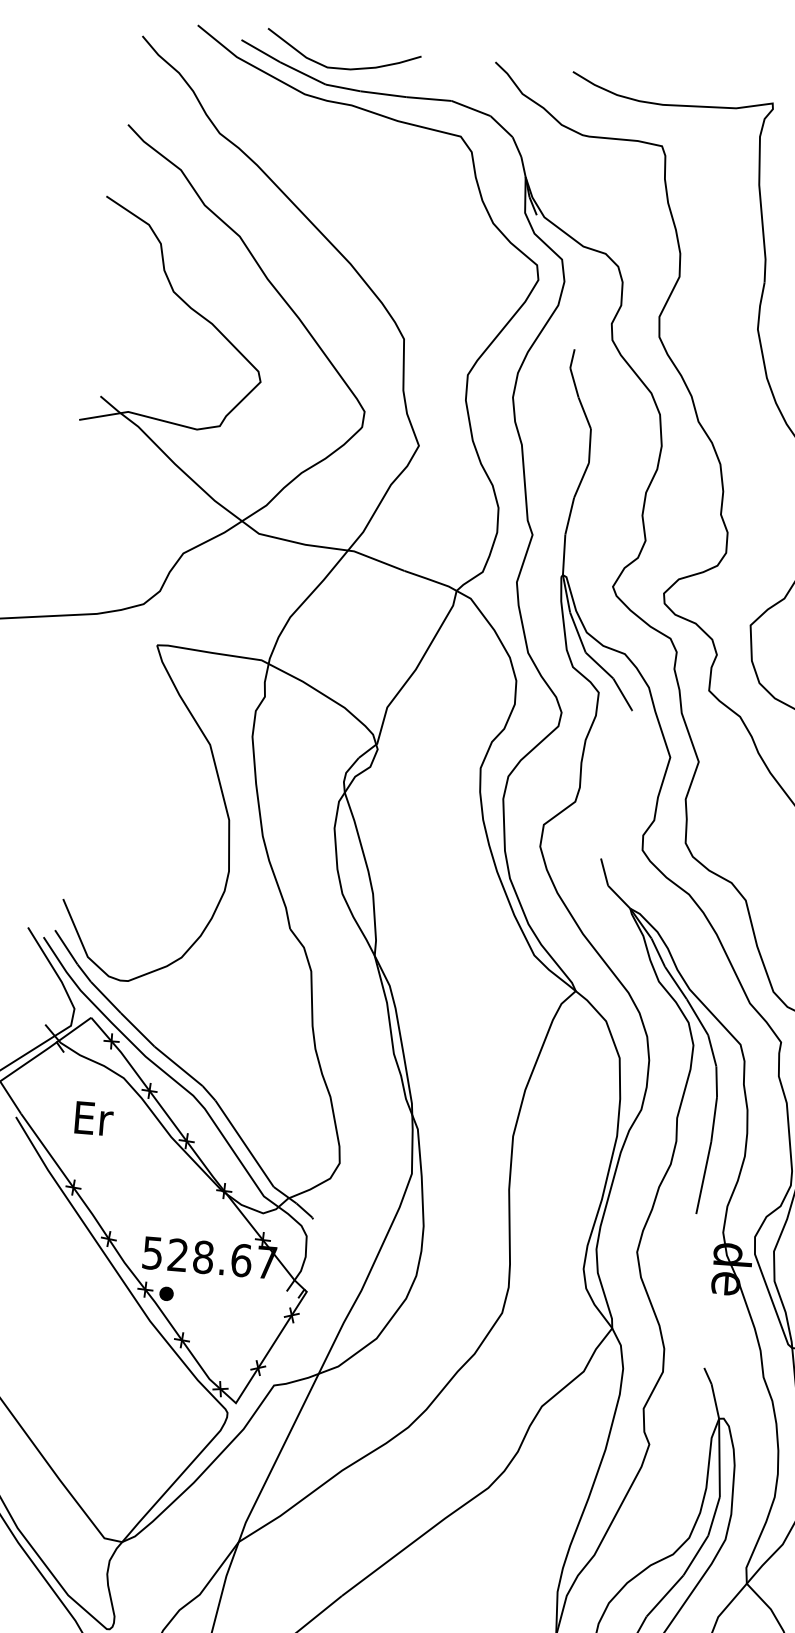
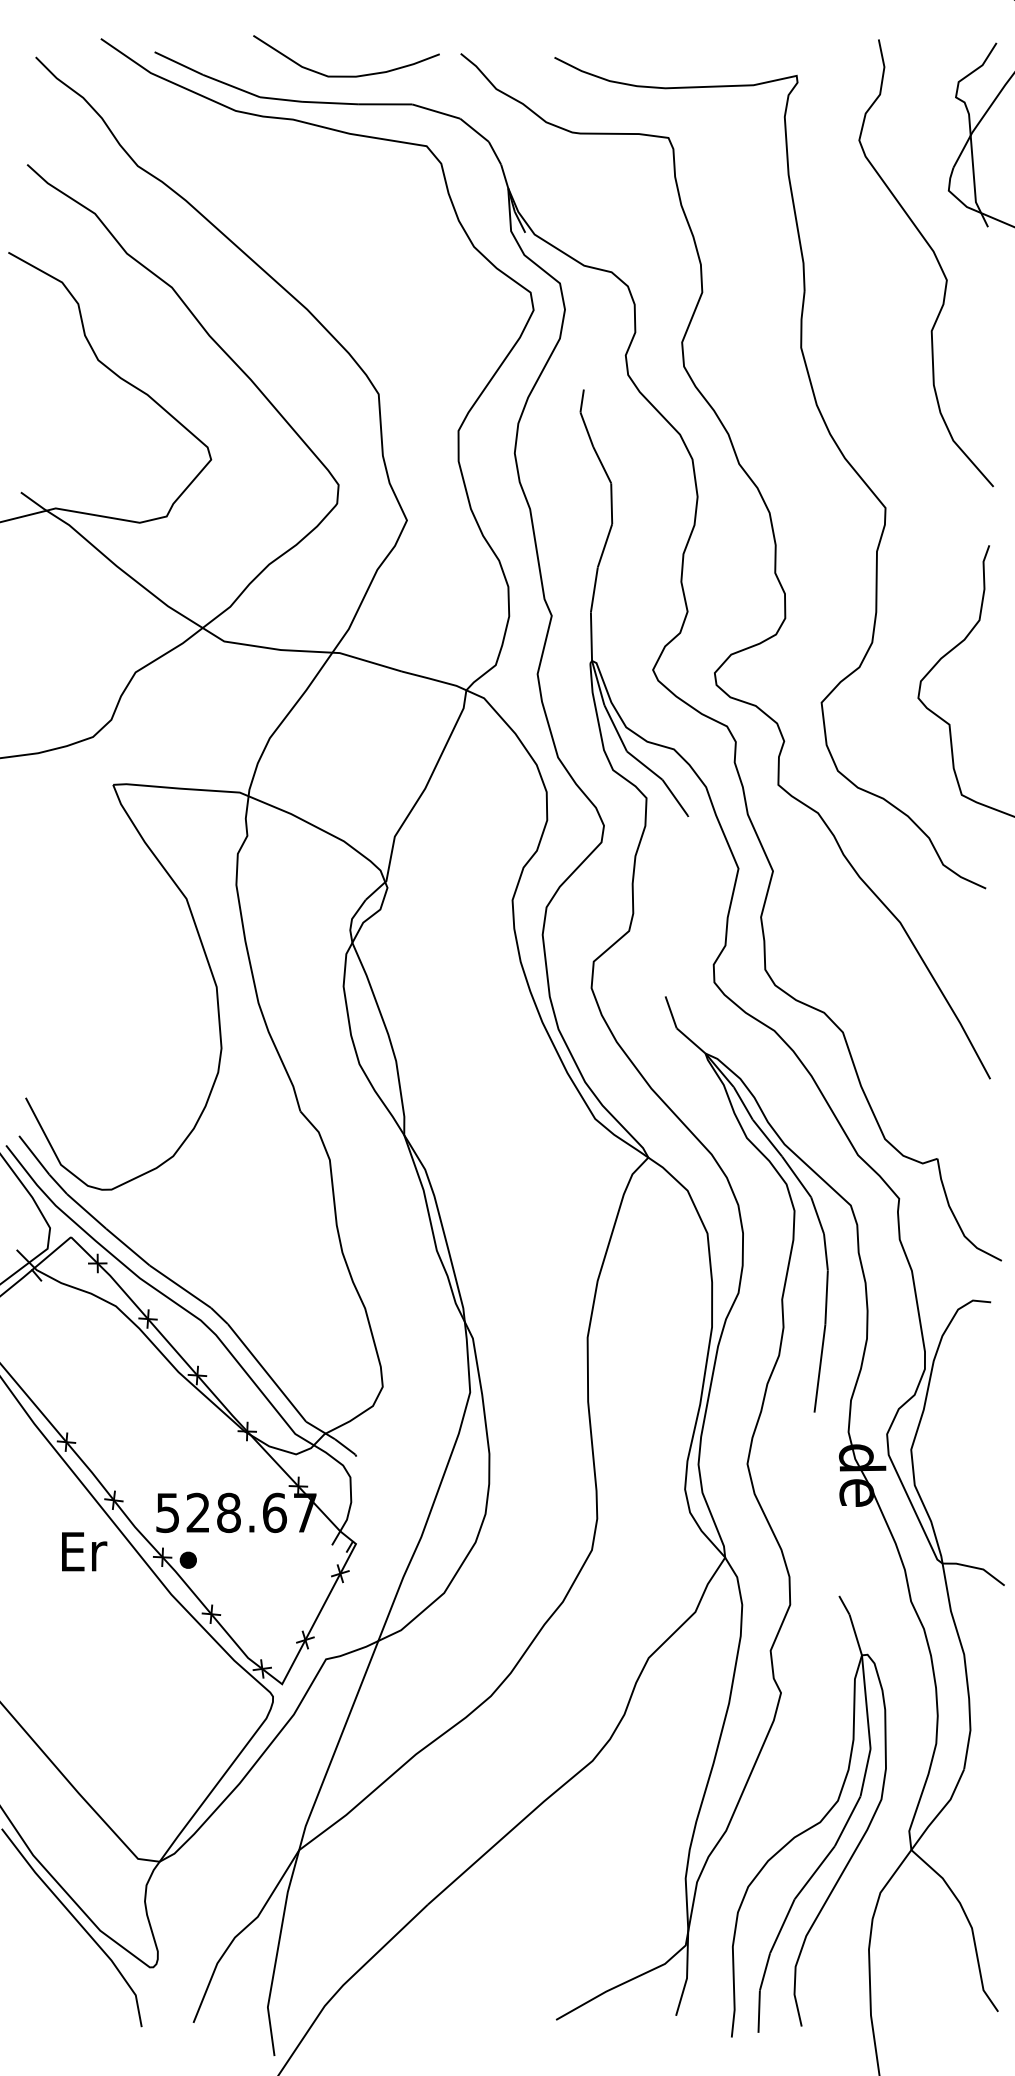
curve: (342, 67) -> (346, 75), moved
text: (94, 1118) -> (84, 1551), moved

